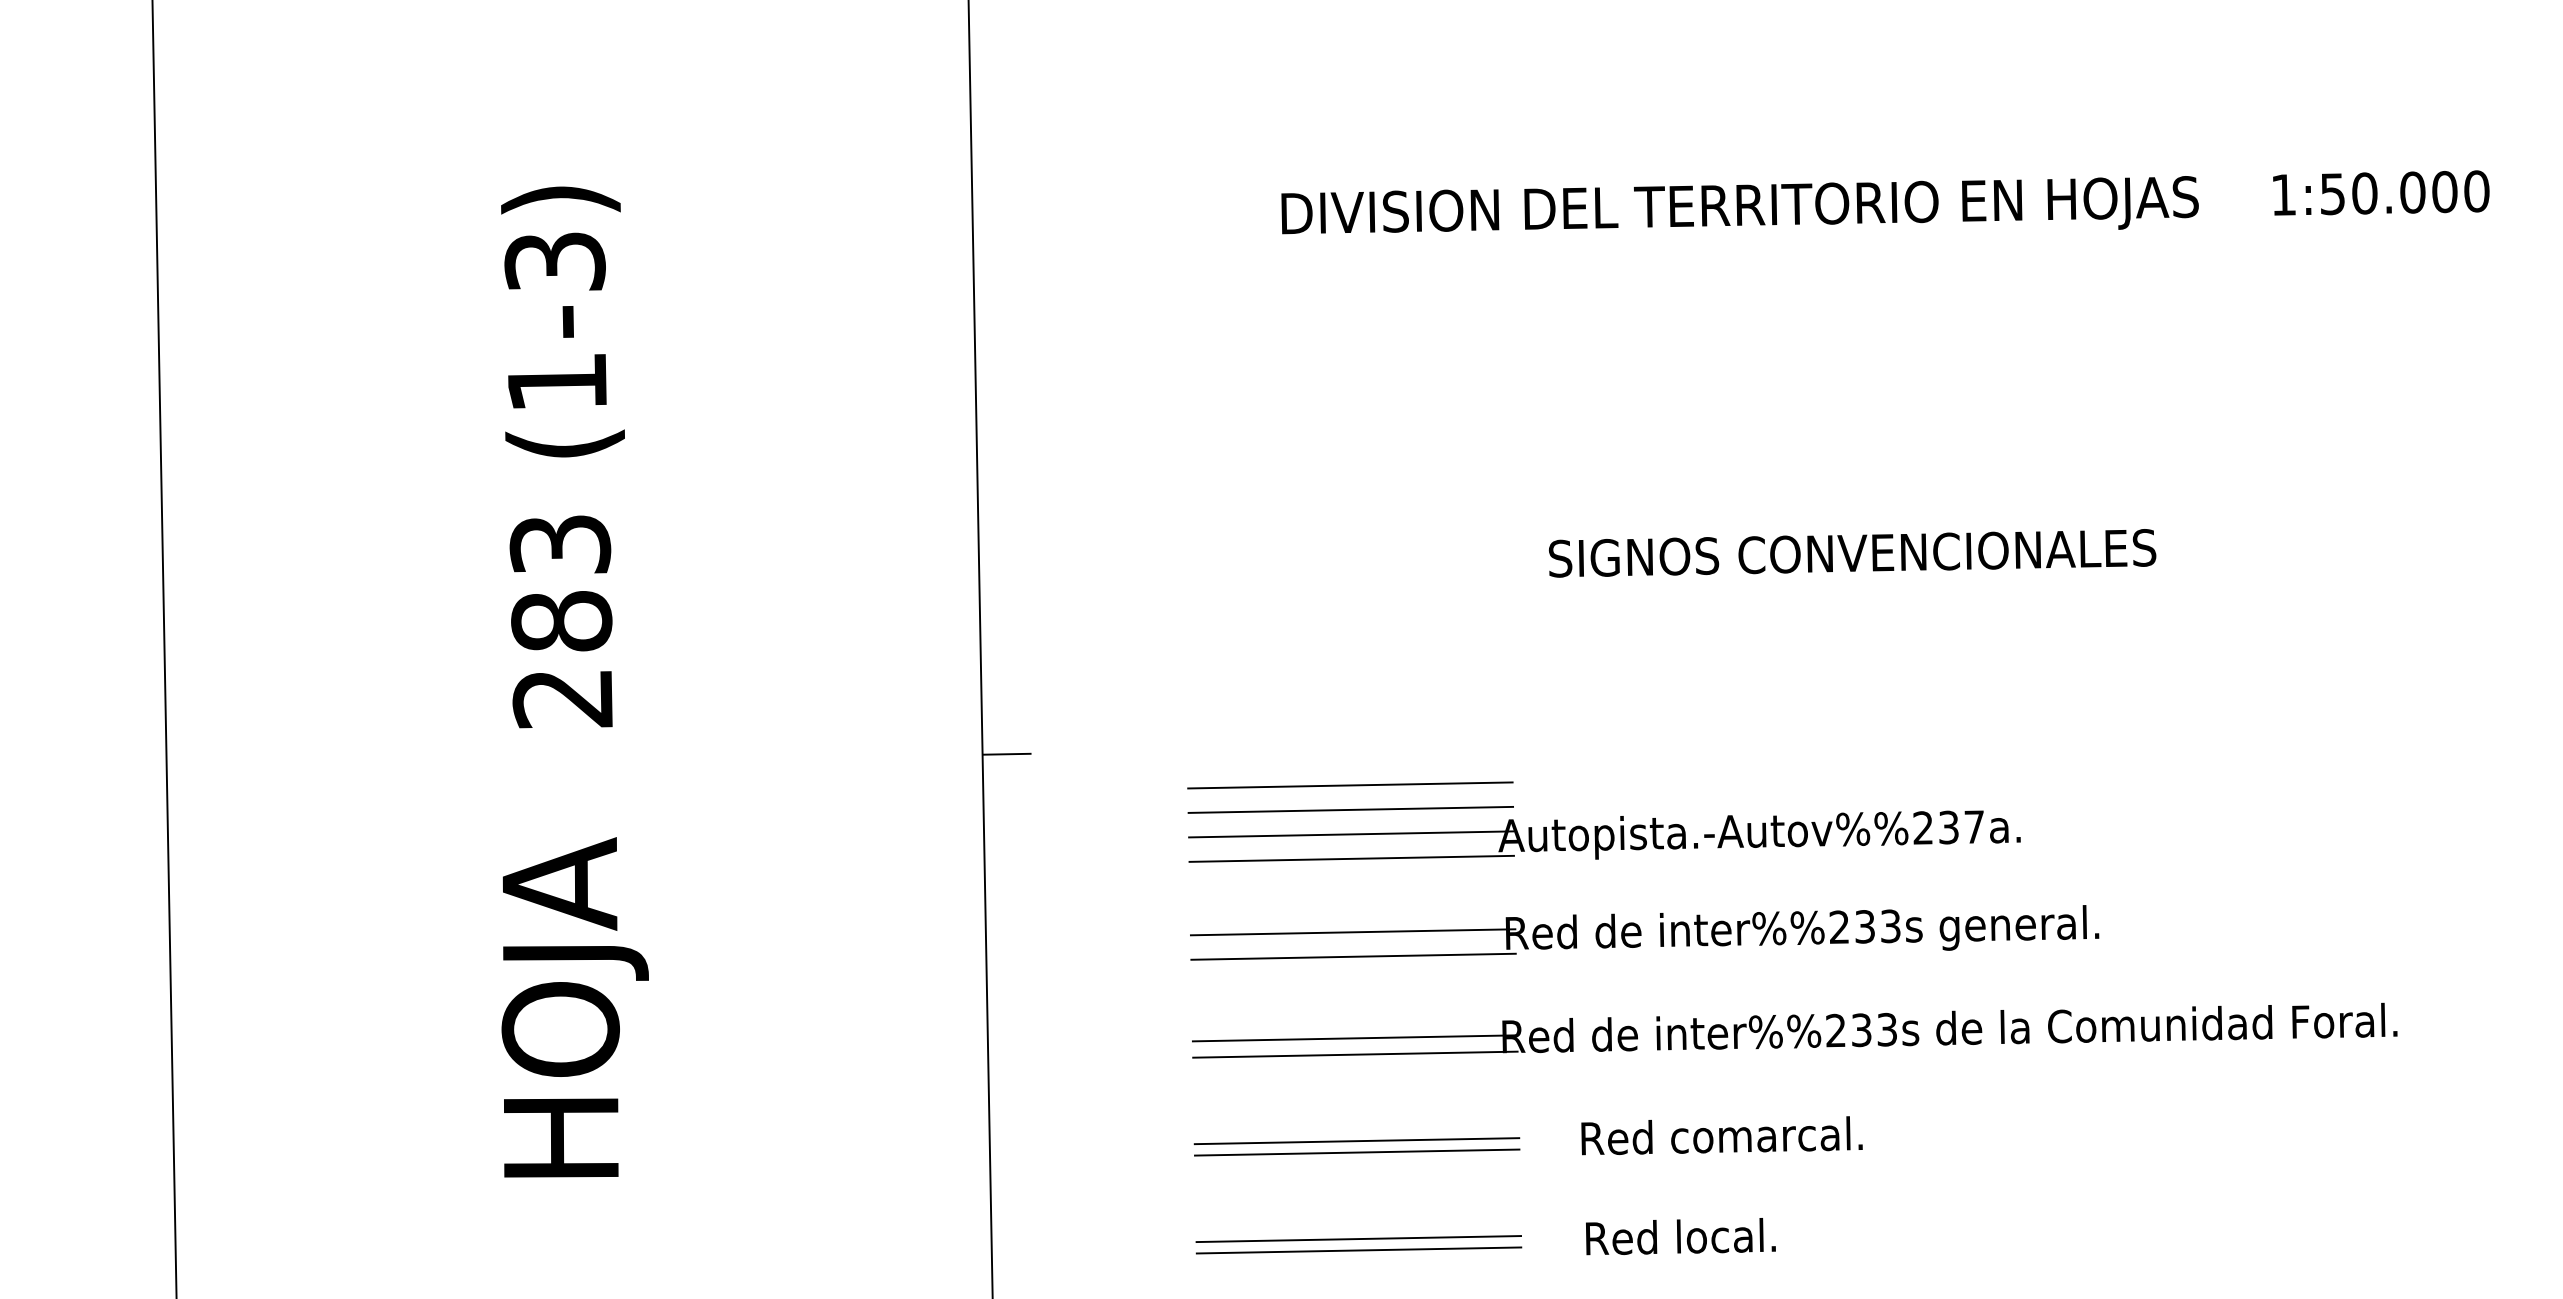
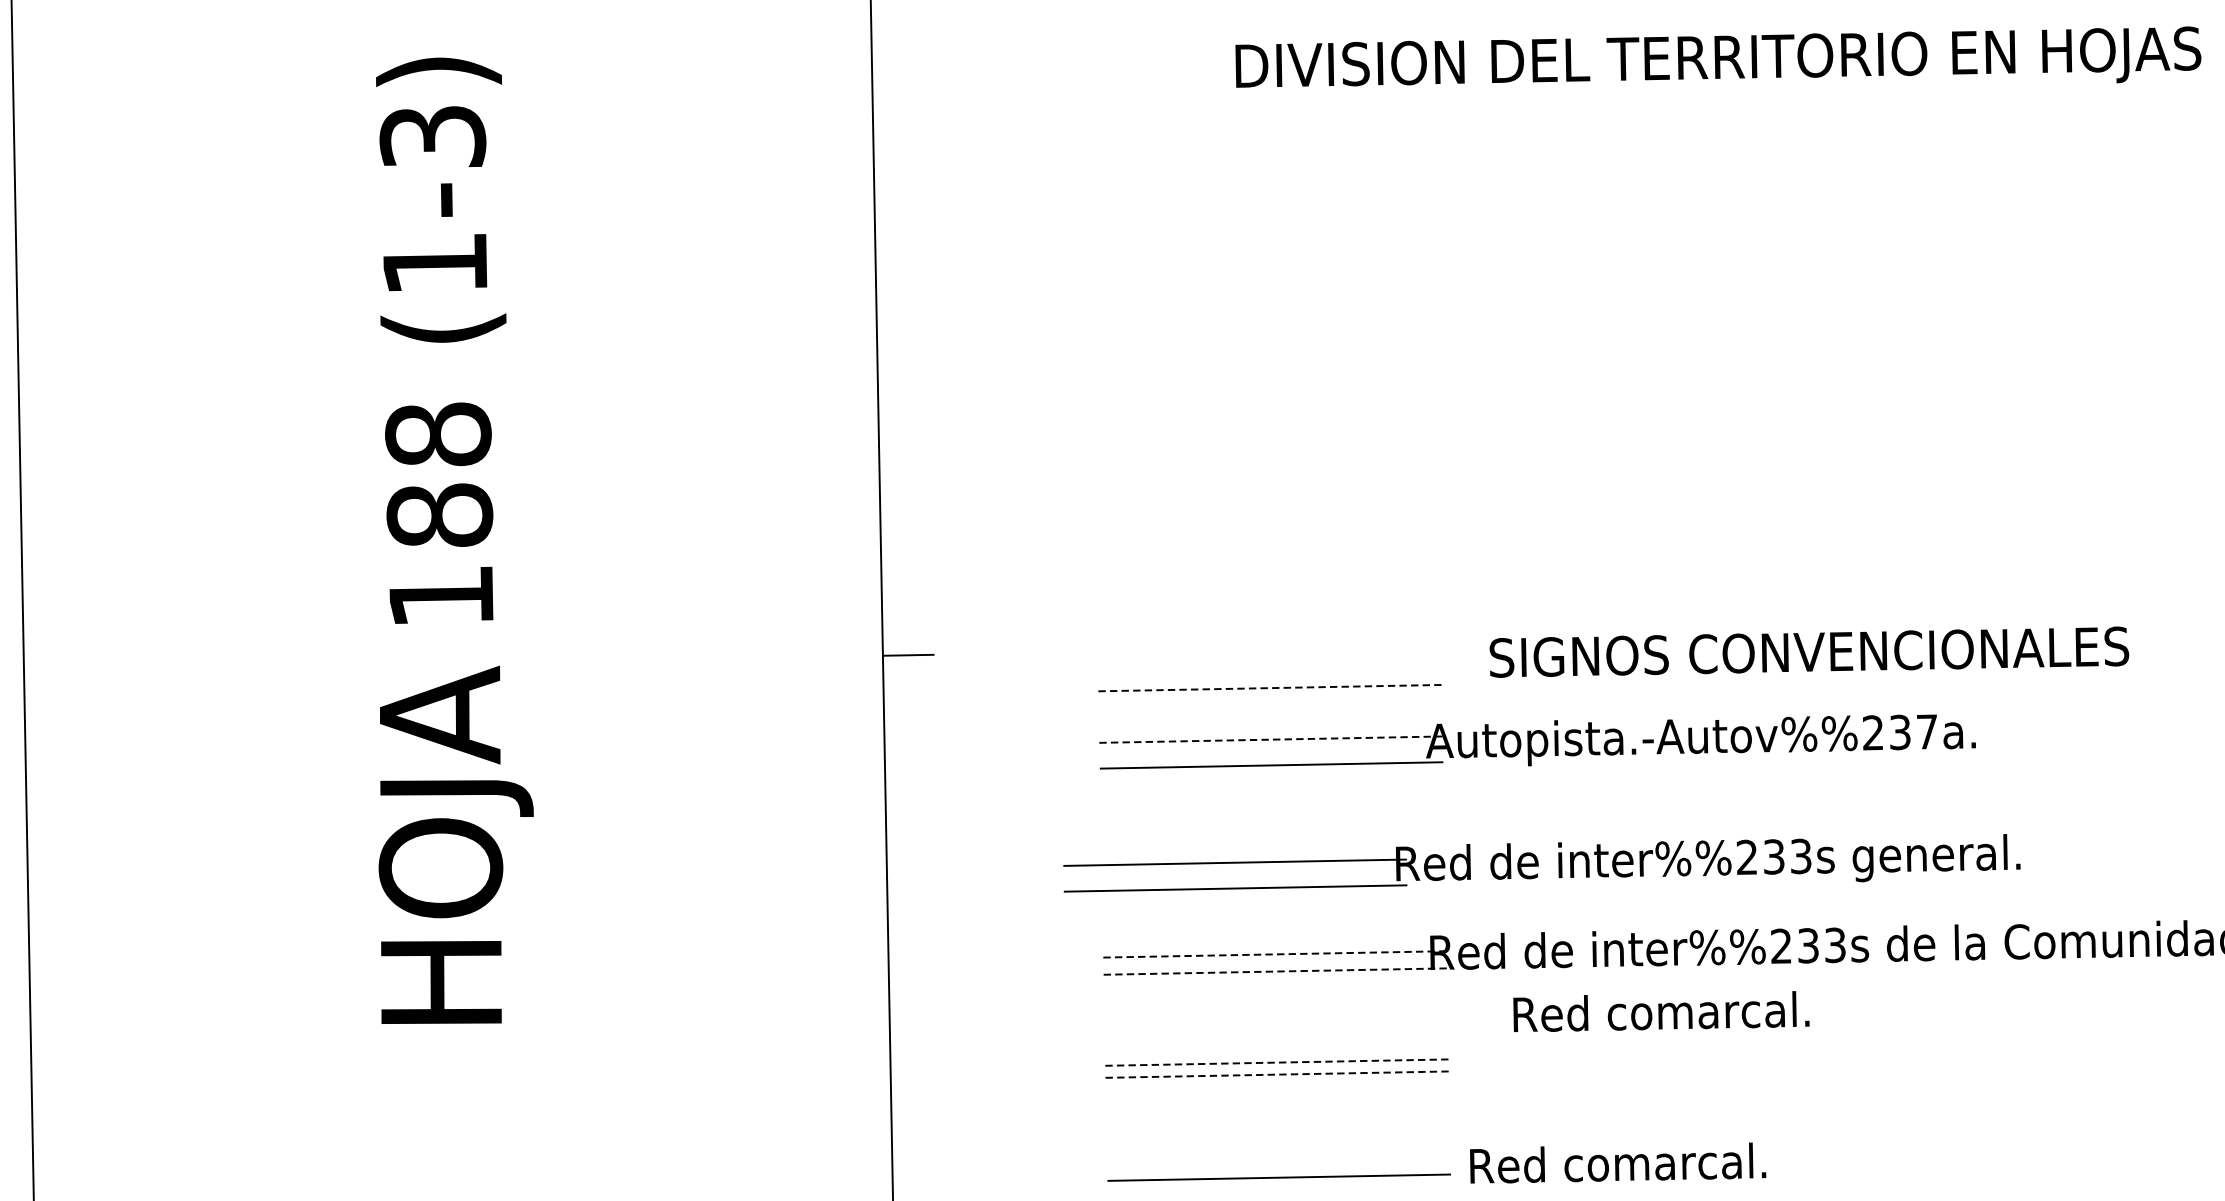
text: (1739, 205) -> (1717, 57), moved
text: (1852, 553) -> (1809, 652), moved
text: (560, 621) -> (438, 515), 283 -> 188
line: (1350, 785) -> (1270, 688), solid -> dashed
line: (1350, 809) -> (1270, 713), removed
line: (1351, 834) -> (1271, 739), solid -> dashed
part: (1644, 932) -> (1541, 862), moved
text: (574, 1007) -> (455, 845), moved
line: (1355, 1038) -> (1275, 954), solid -> dashed
line: (1355, 1054) -> (1275, 971), solid -> dashed
text: (1721, 1135) -> (1660, 1011), moved
line: (1357, 1141) -> (1277, 1062), solid -> dashed
line: (1357, 1152) -> (1277, 1074), solid -> dashed
text: (1680, 1236) -> (1617, 1163), Red local. -> Red comarcal.
line: (1358, 1238) -> (1278, 1165), removed

